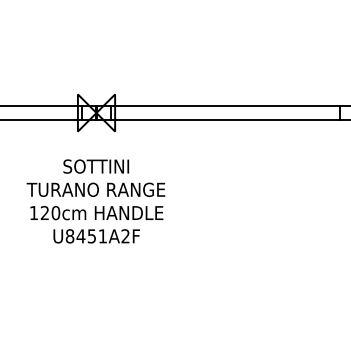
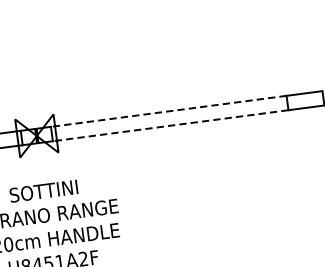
line: (225, 106) -> (168, 111), solid -> dashed
line: (225, 119) -> (170, 125), solid -> dashed

